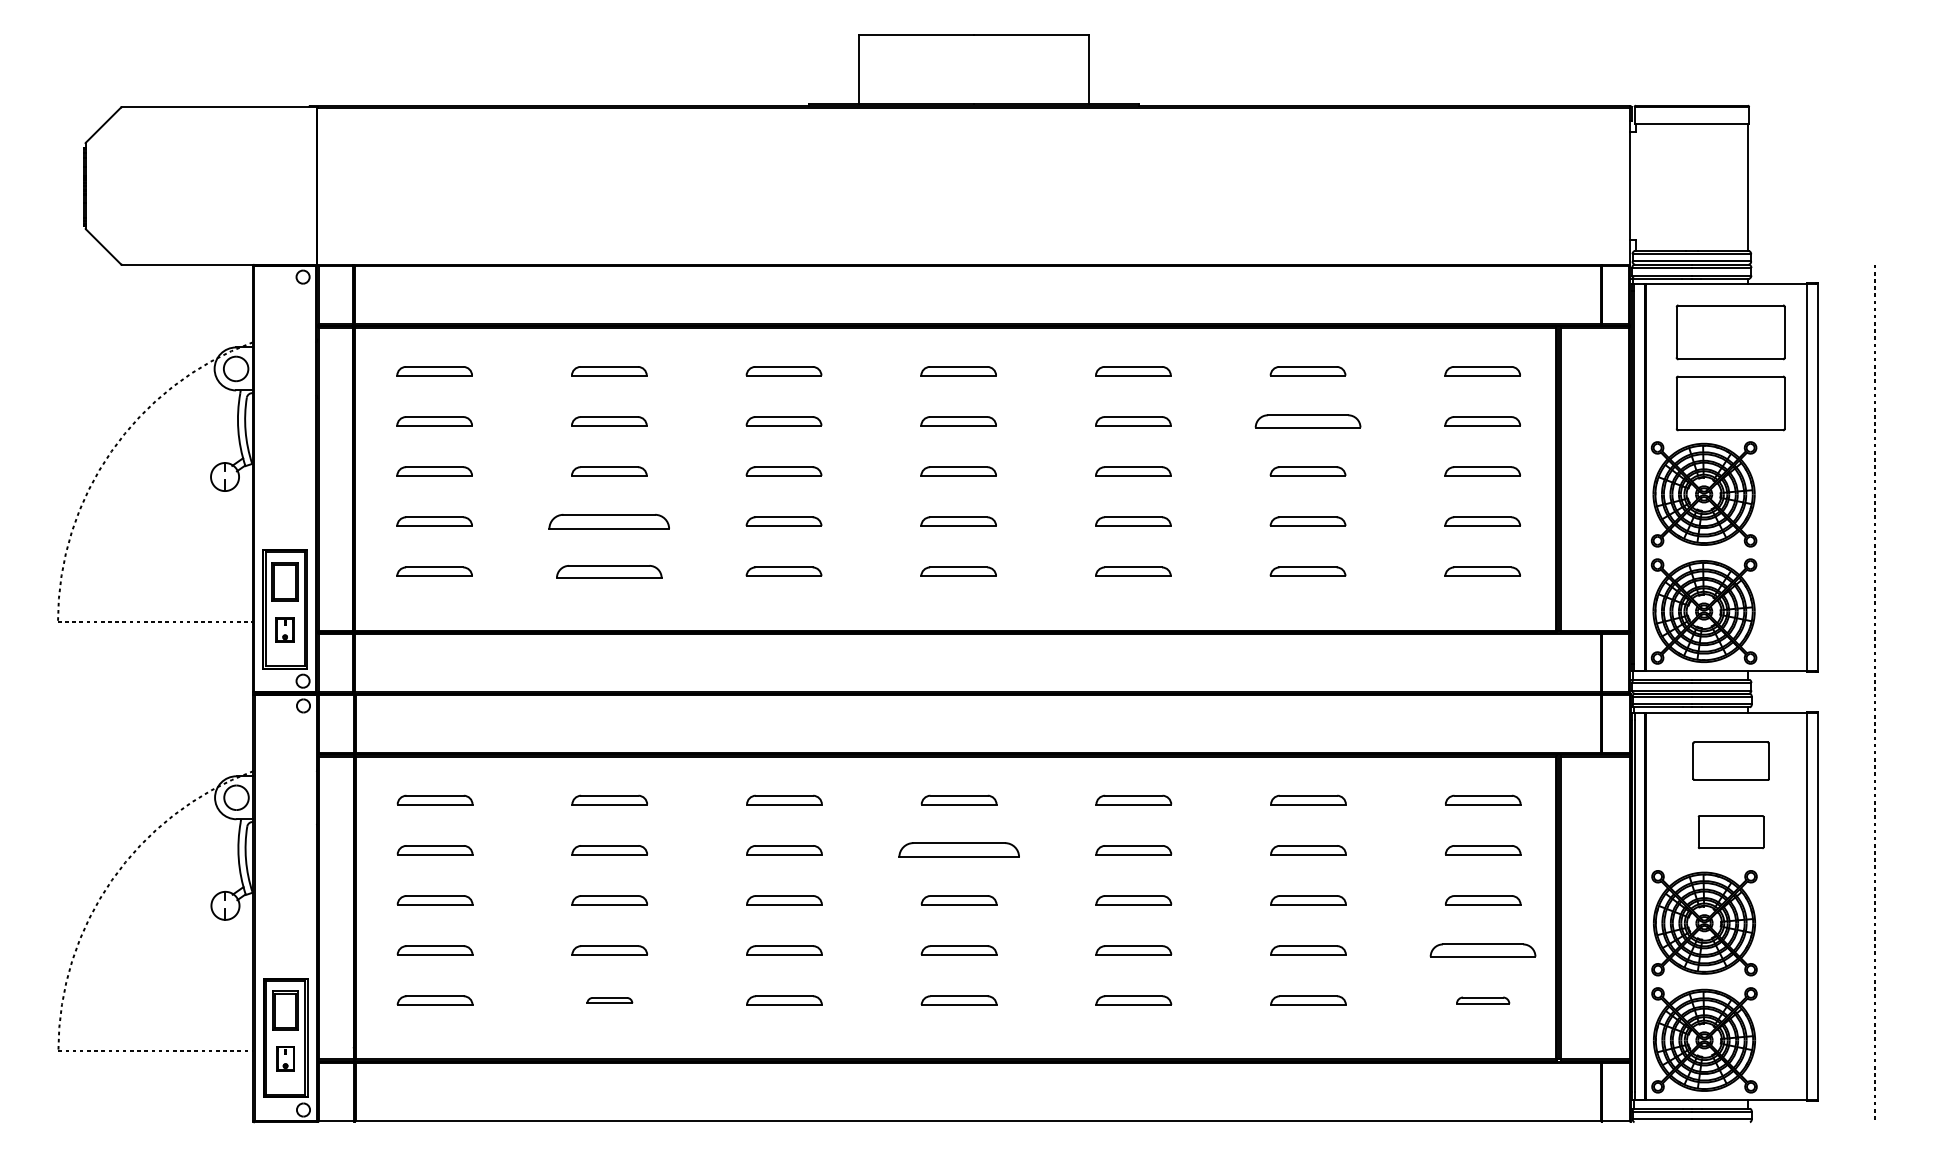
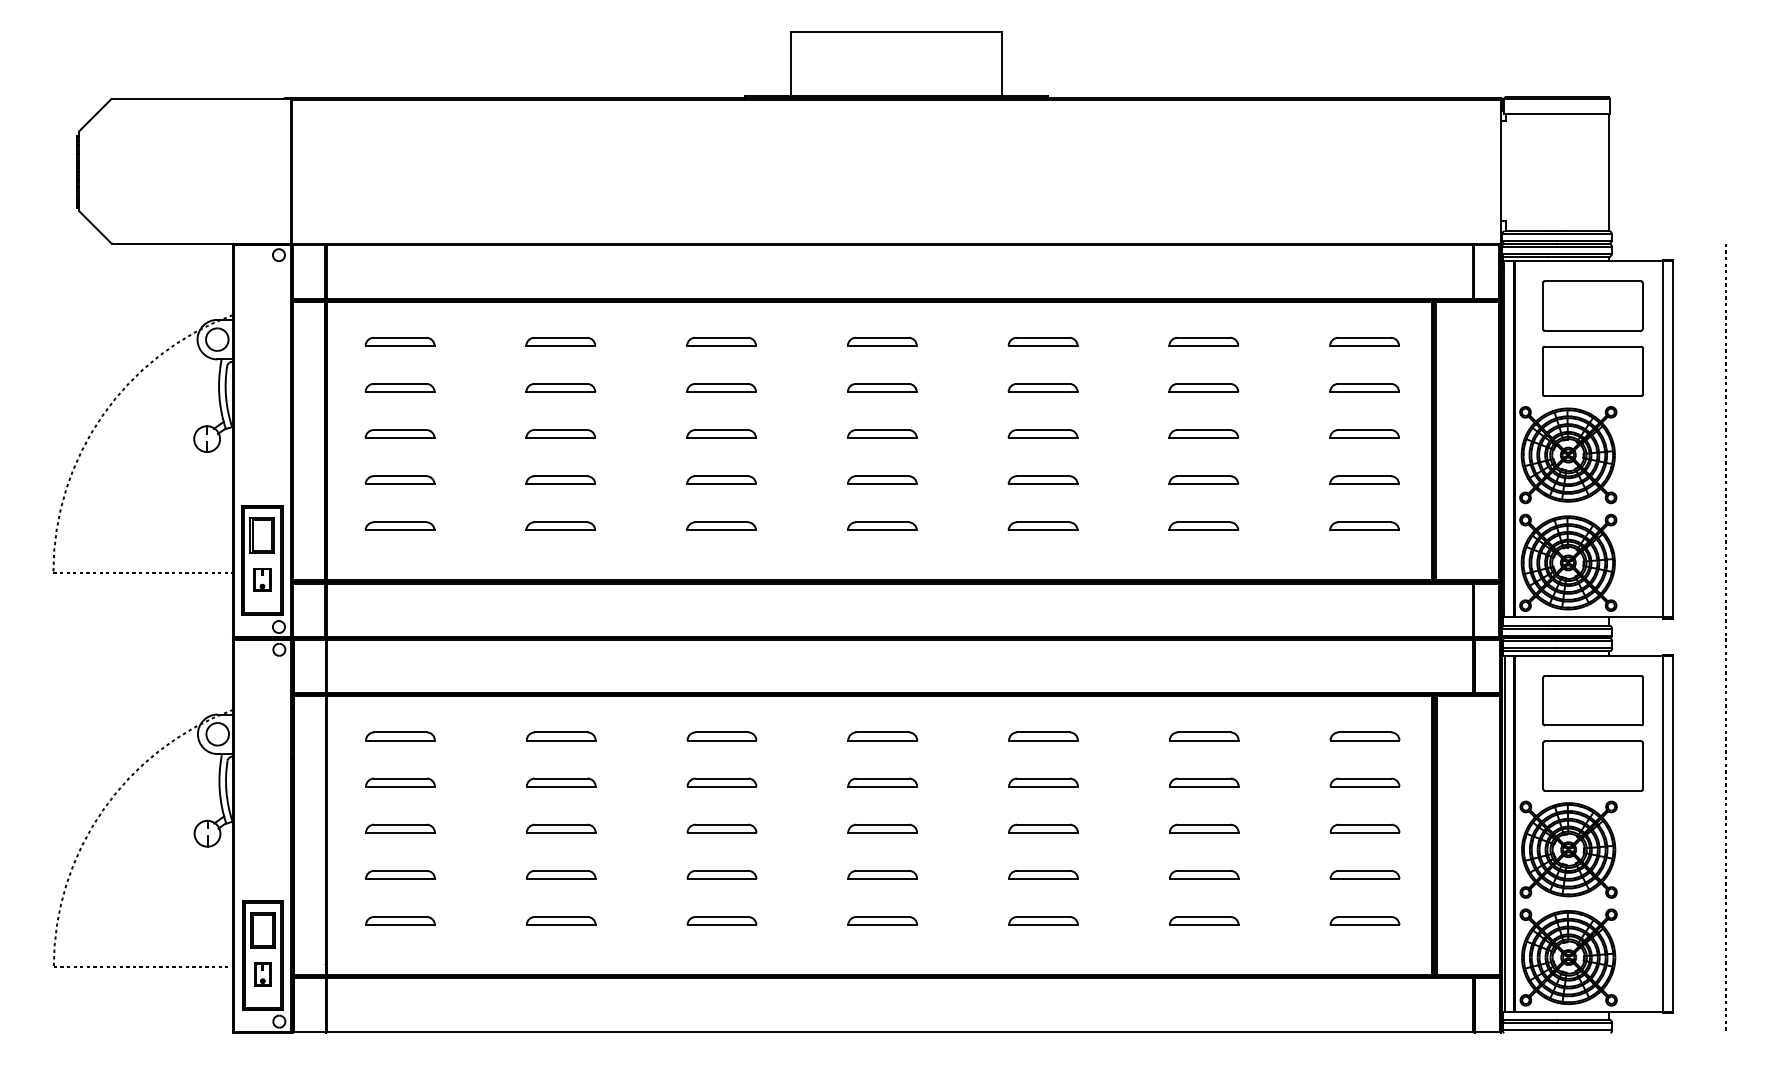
part: (1307, 421) -> (1203, 388), size x0.71
part: (609, 521) -> (560, 480), size x0.62
part: (609, 571) -> (560, 526), size x0.71
part: (1730, 760) -> (1592, 699), size x1.43
part: (1730, 831) -> (1592, 765), size x1.67
part: (958, 850) -> (882, 782), size x0.62
part: (1483, 950) -> (1365, 874), size x0.71
part: (609, 1000) -> (560, 920), size x1.67
part: (1482, 1000) -> (1364, 920), size x1.43

